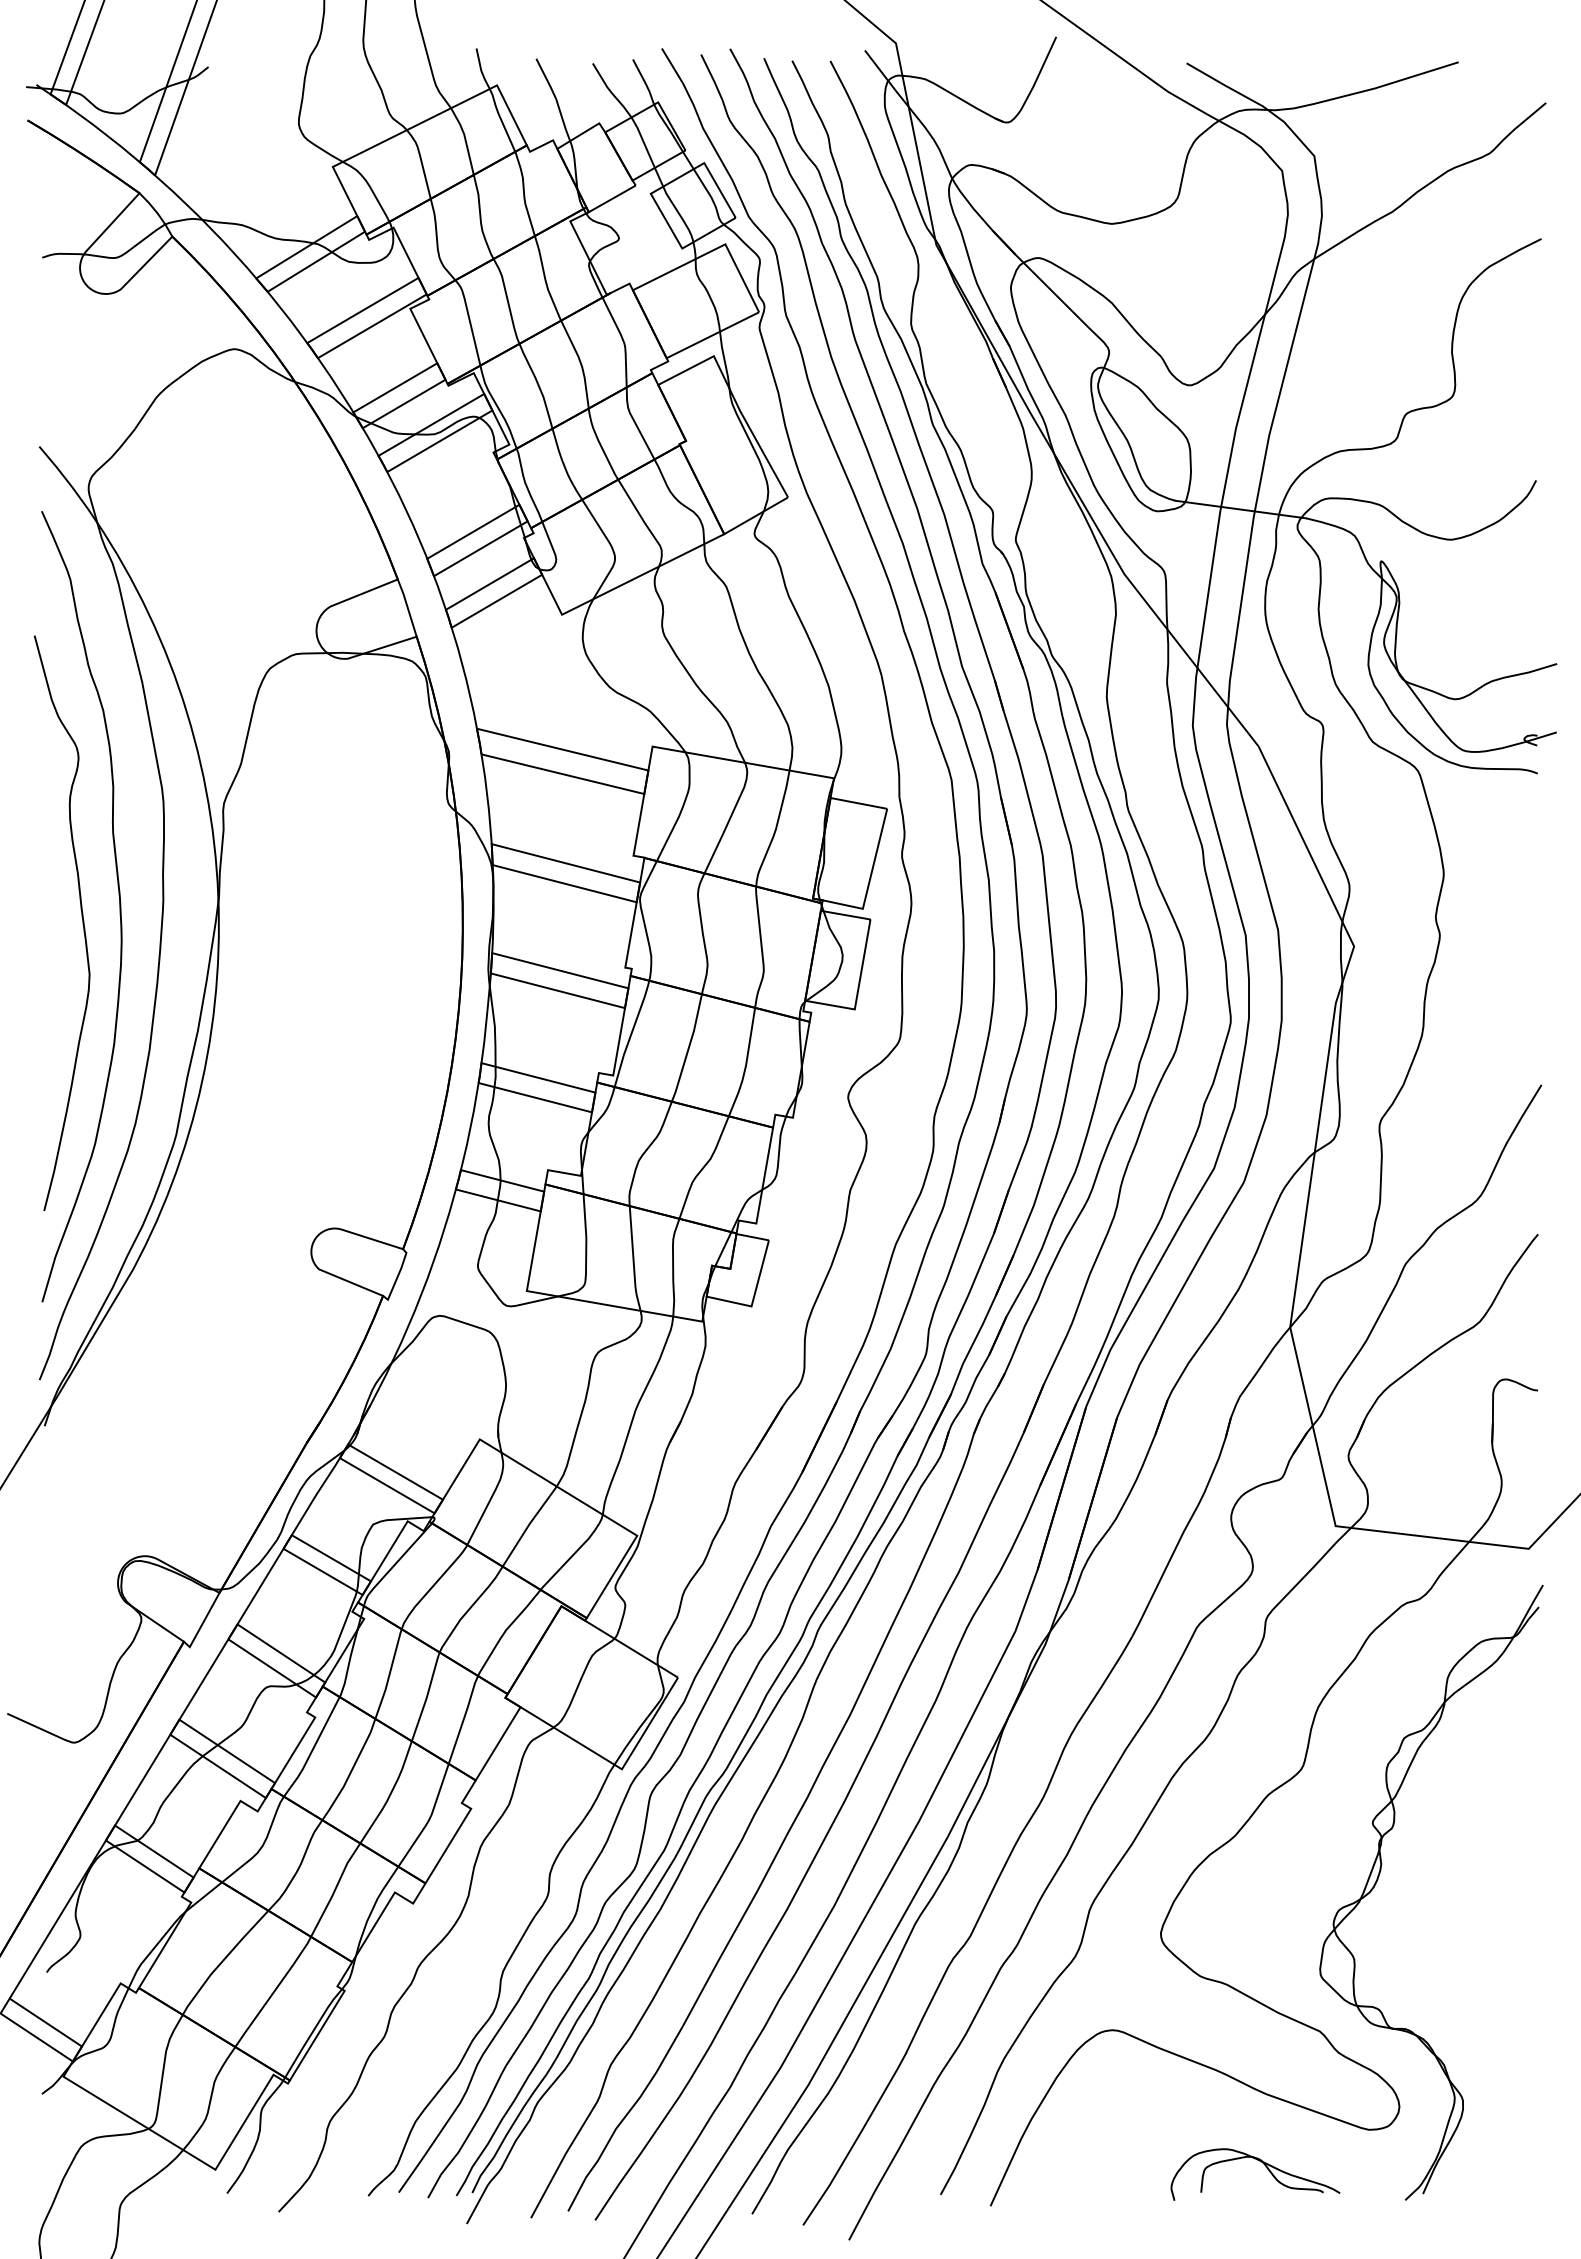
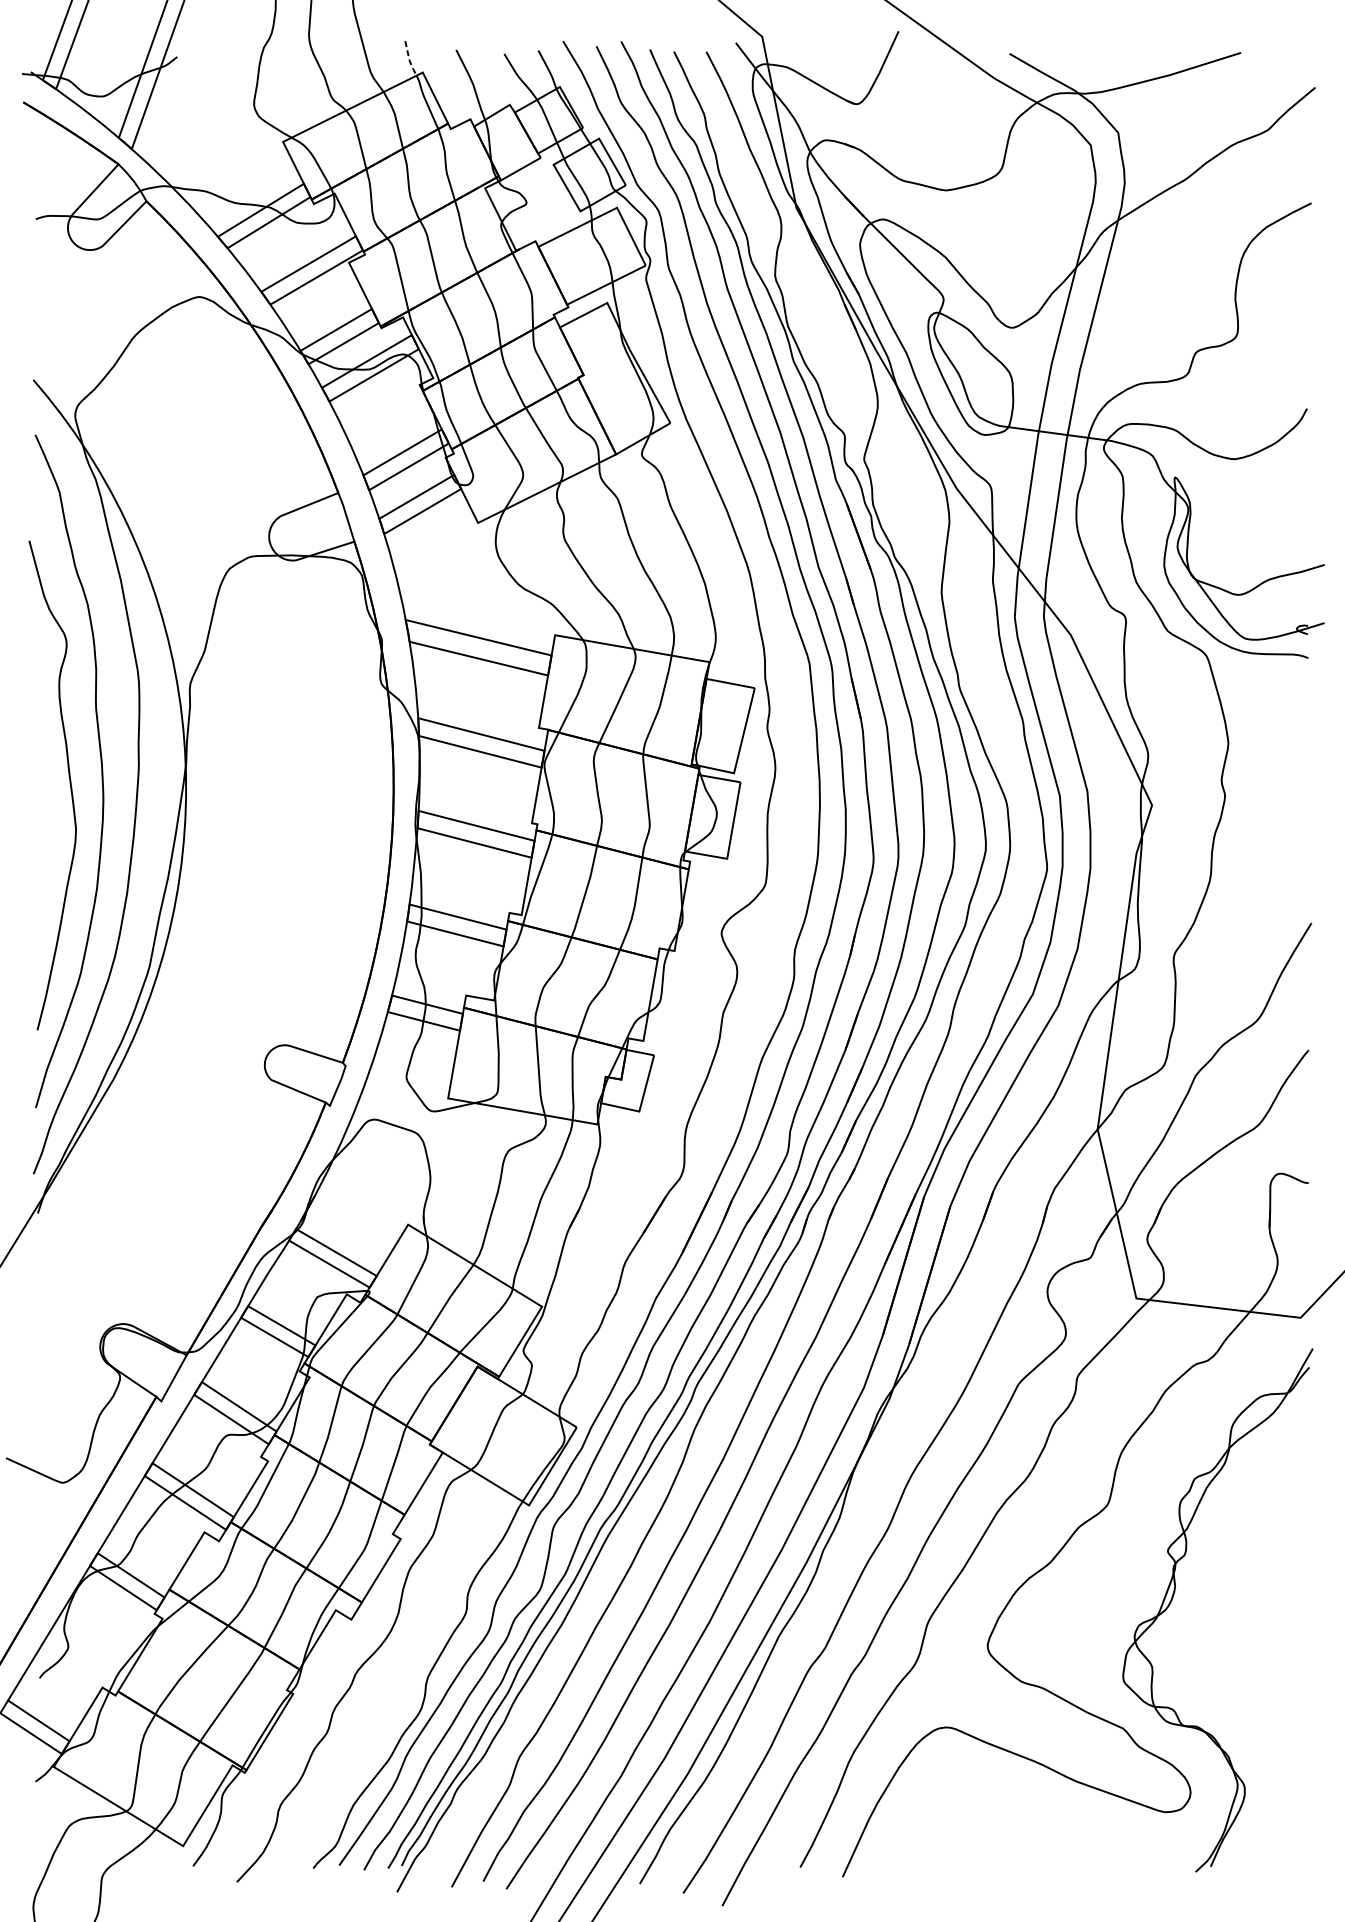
line: (481, 71) -> (409, 60), solid -> dashed
part: (1266, 2168) -> (1077, 1845), removed

